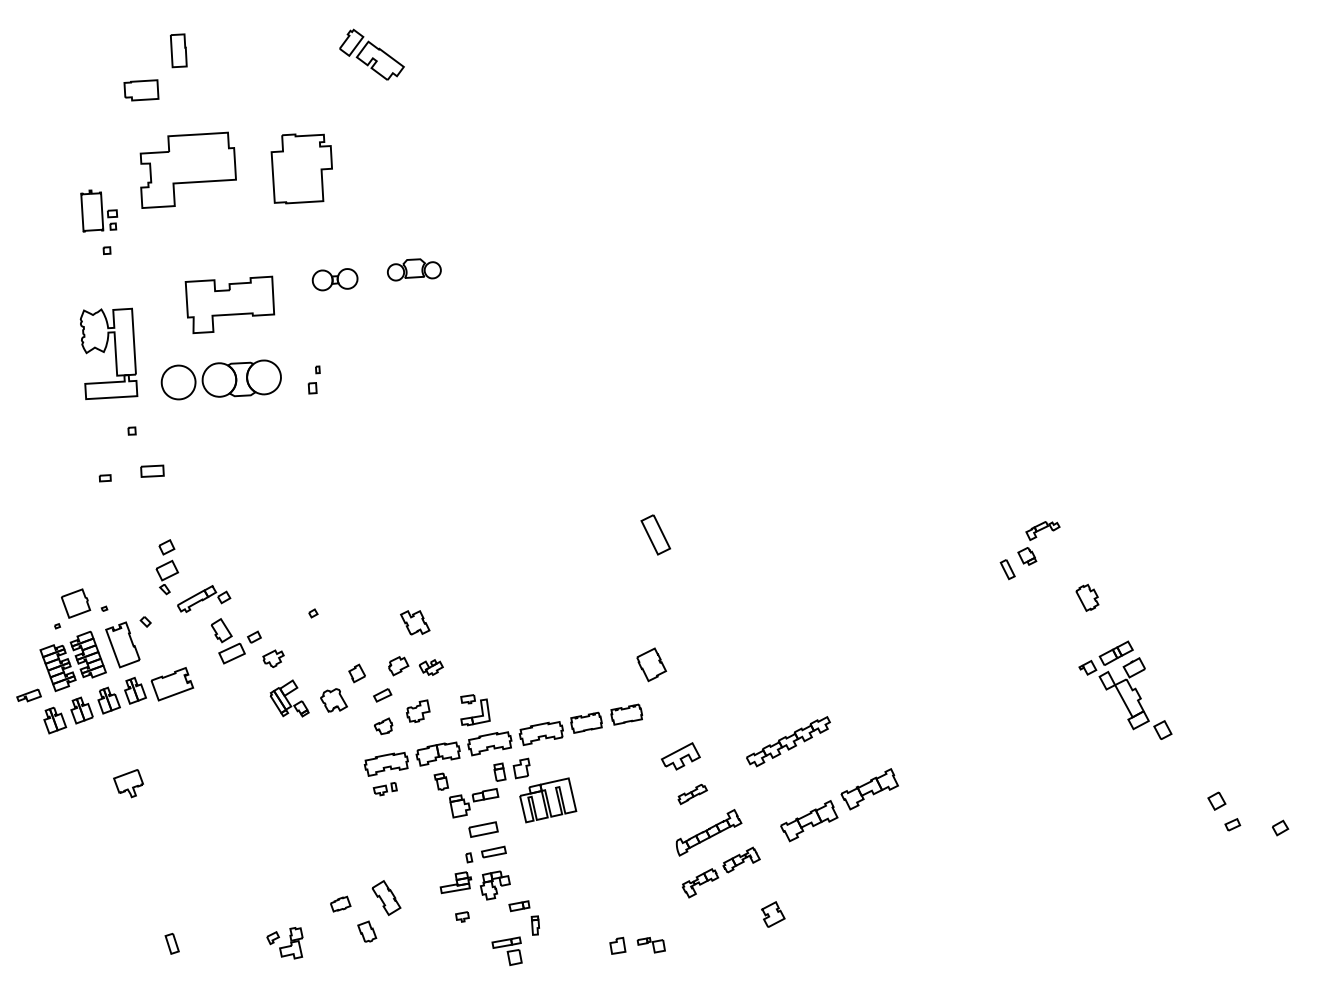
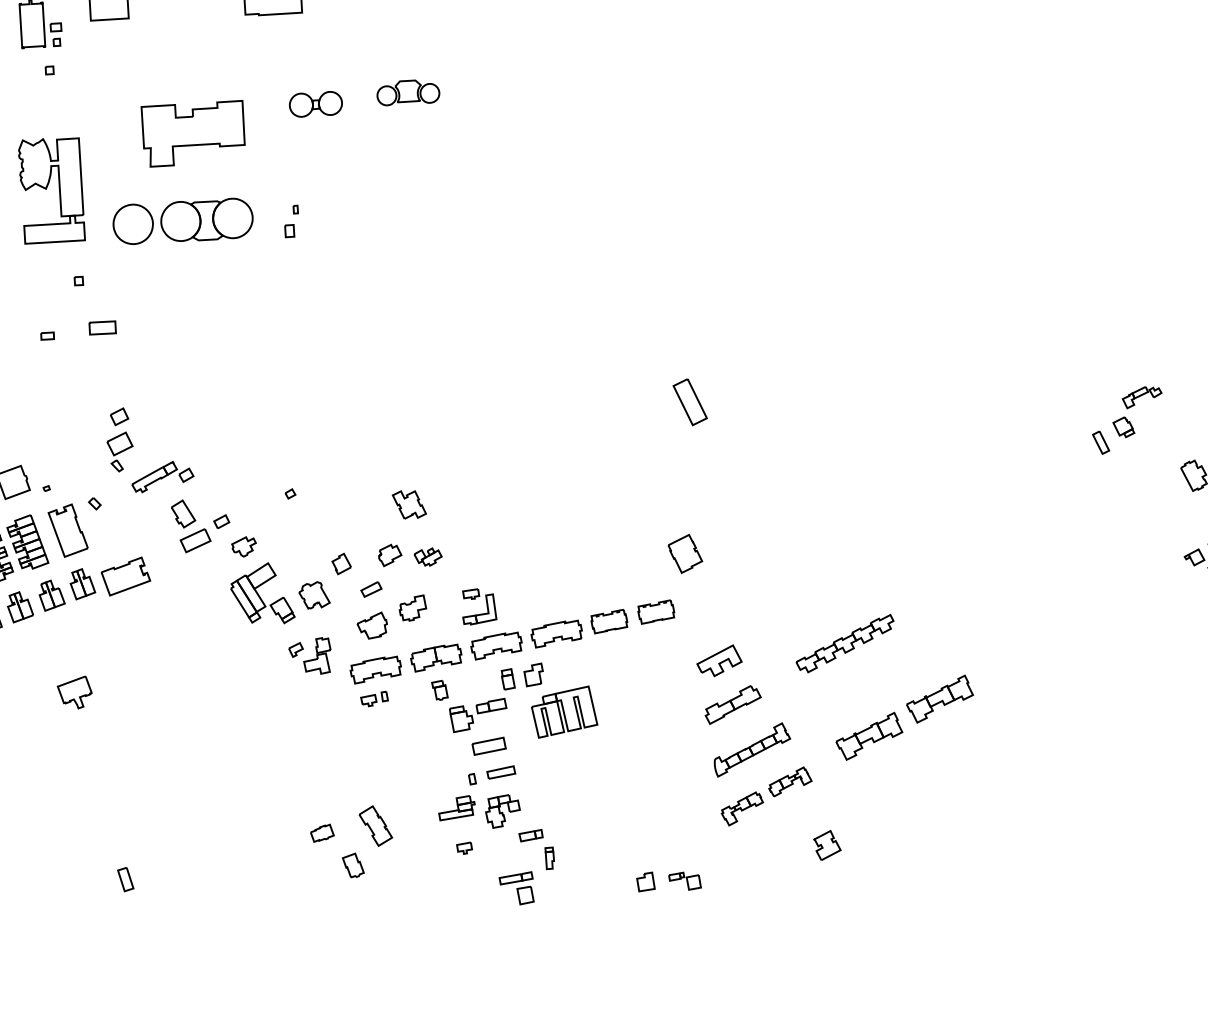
part: (289, 698) -> (262, 593), size x1.43
part: (383, 726) -> (372, 625), size x1.43
part: (692, 794) -> (733, 705), size x1.67
part: (284, 943) -> (309, 656), moved

